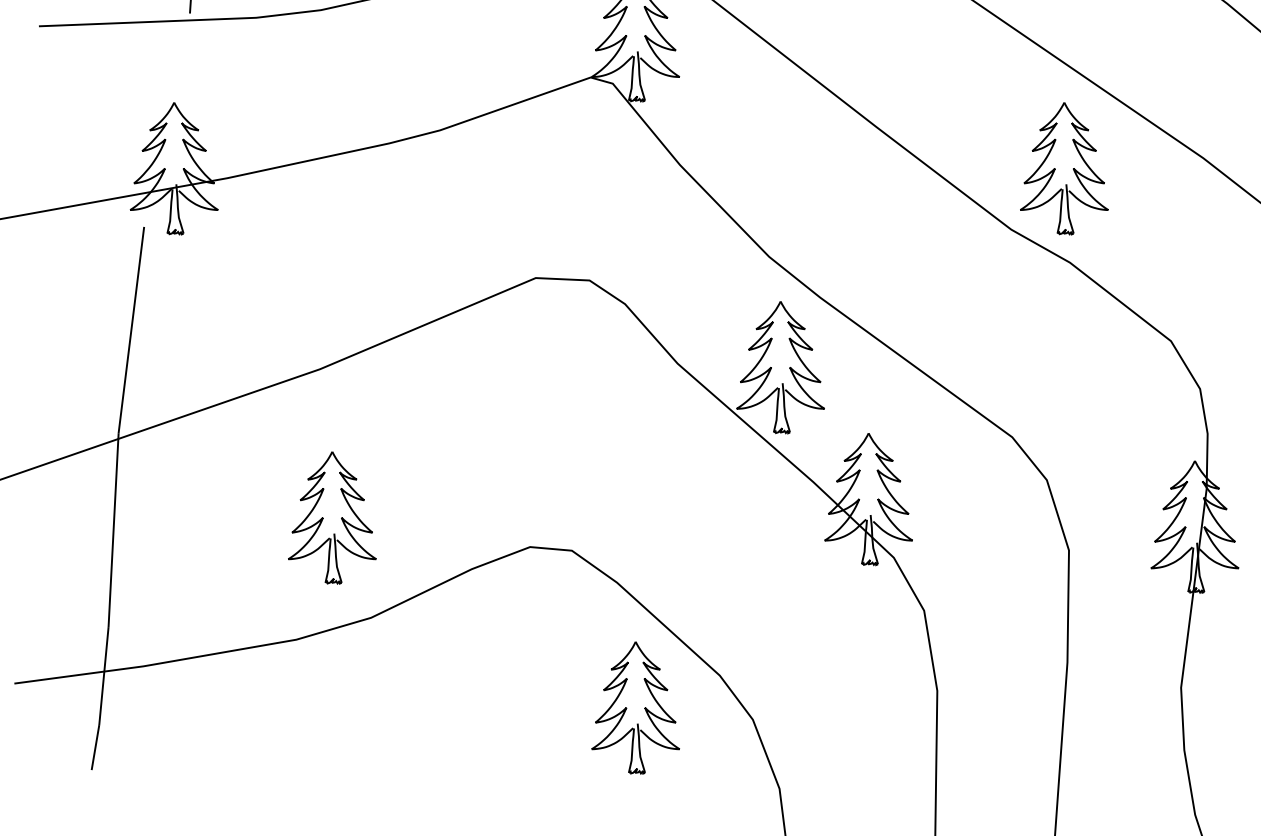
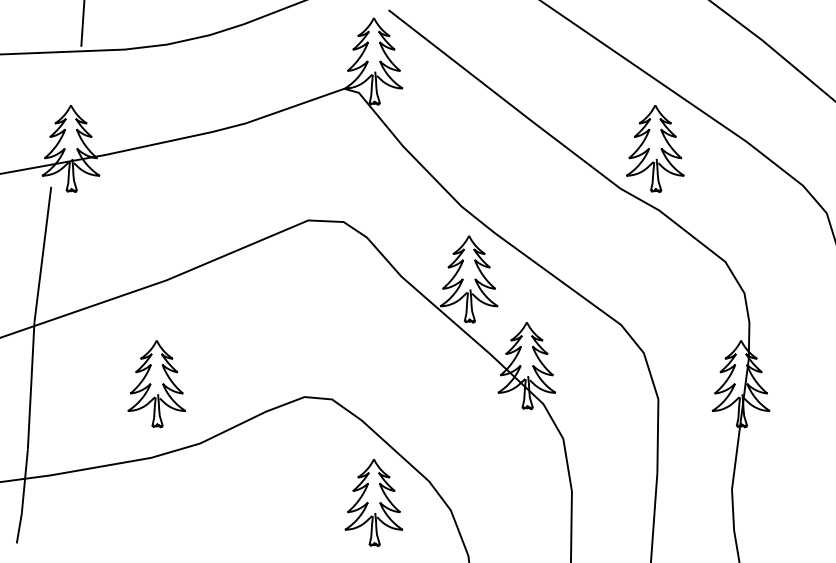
part: (331, 518) -> (156, 384), moved

